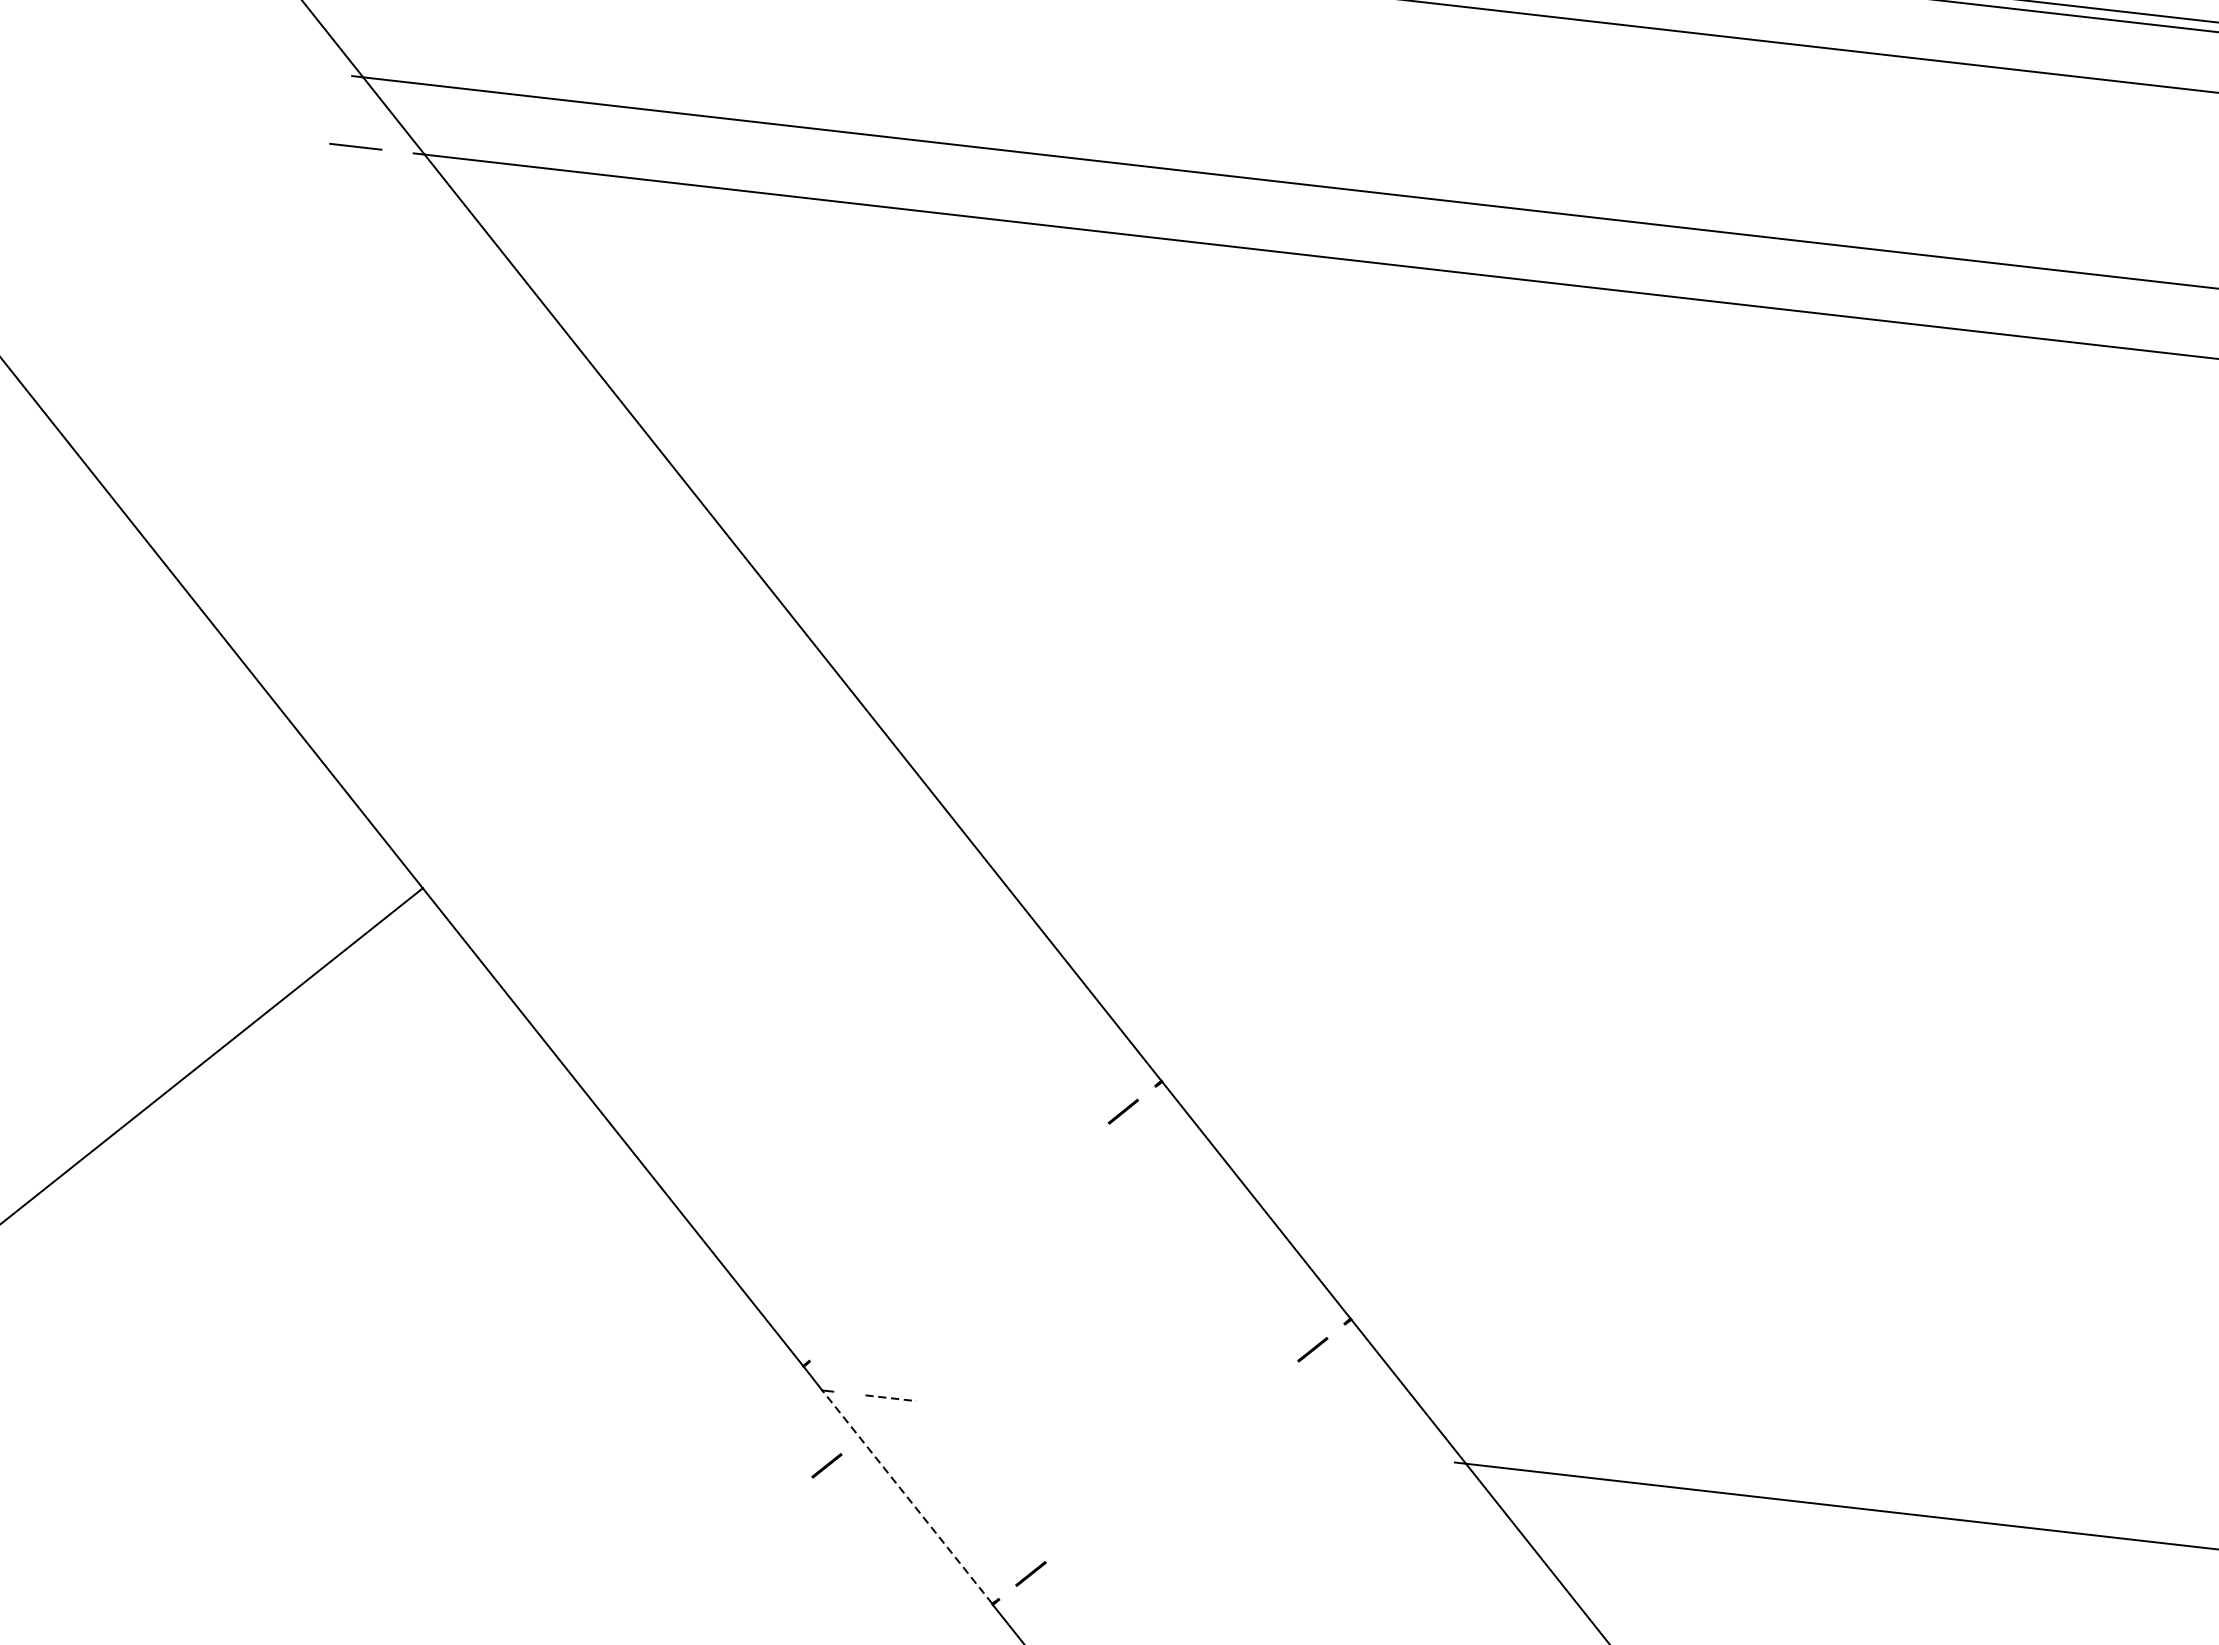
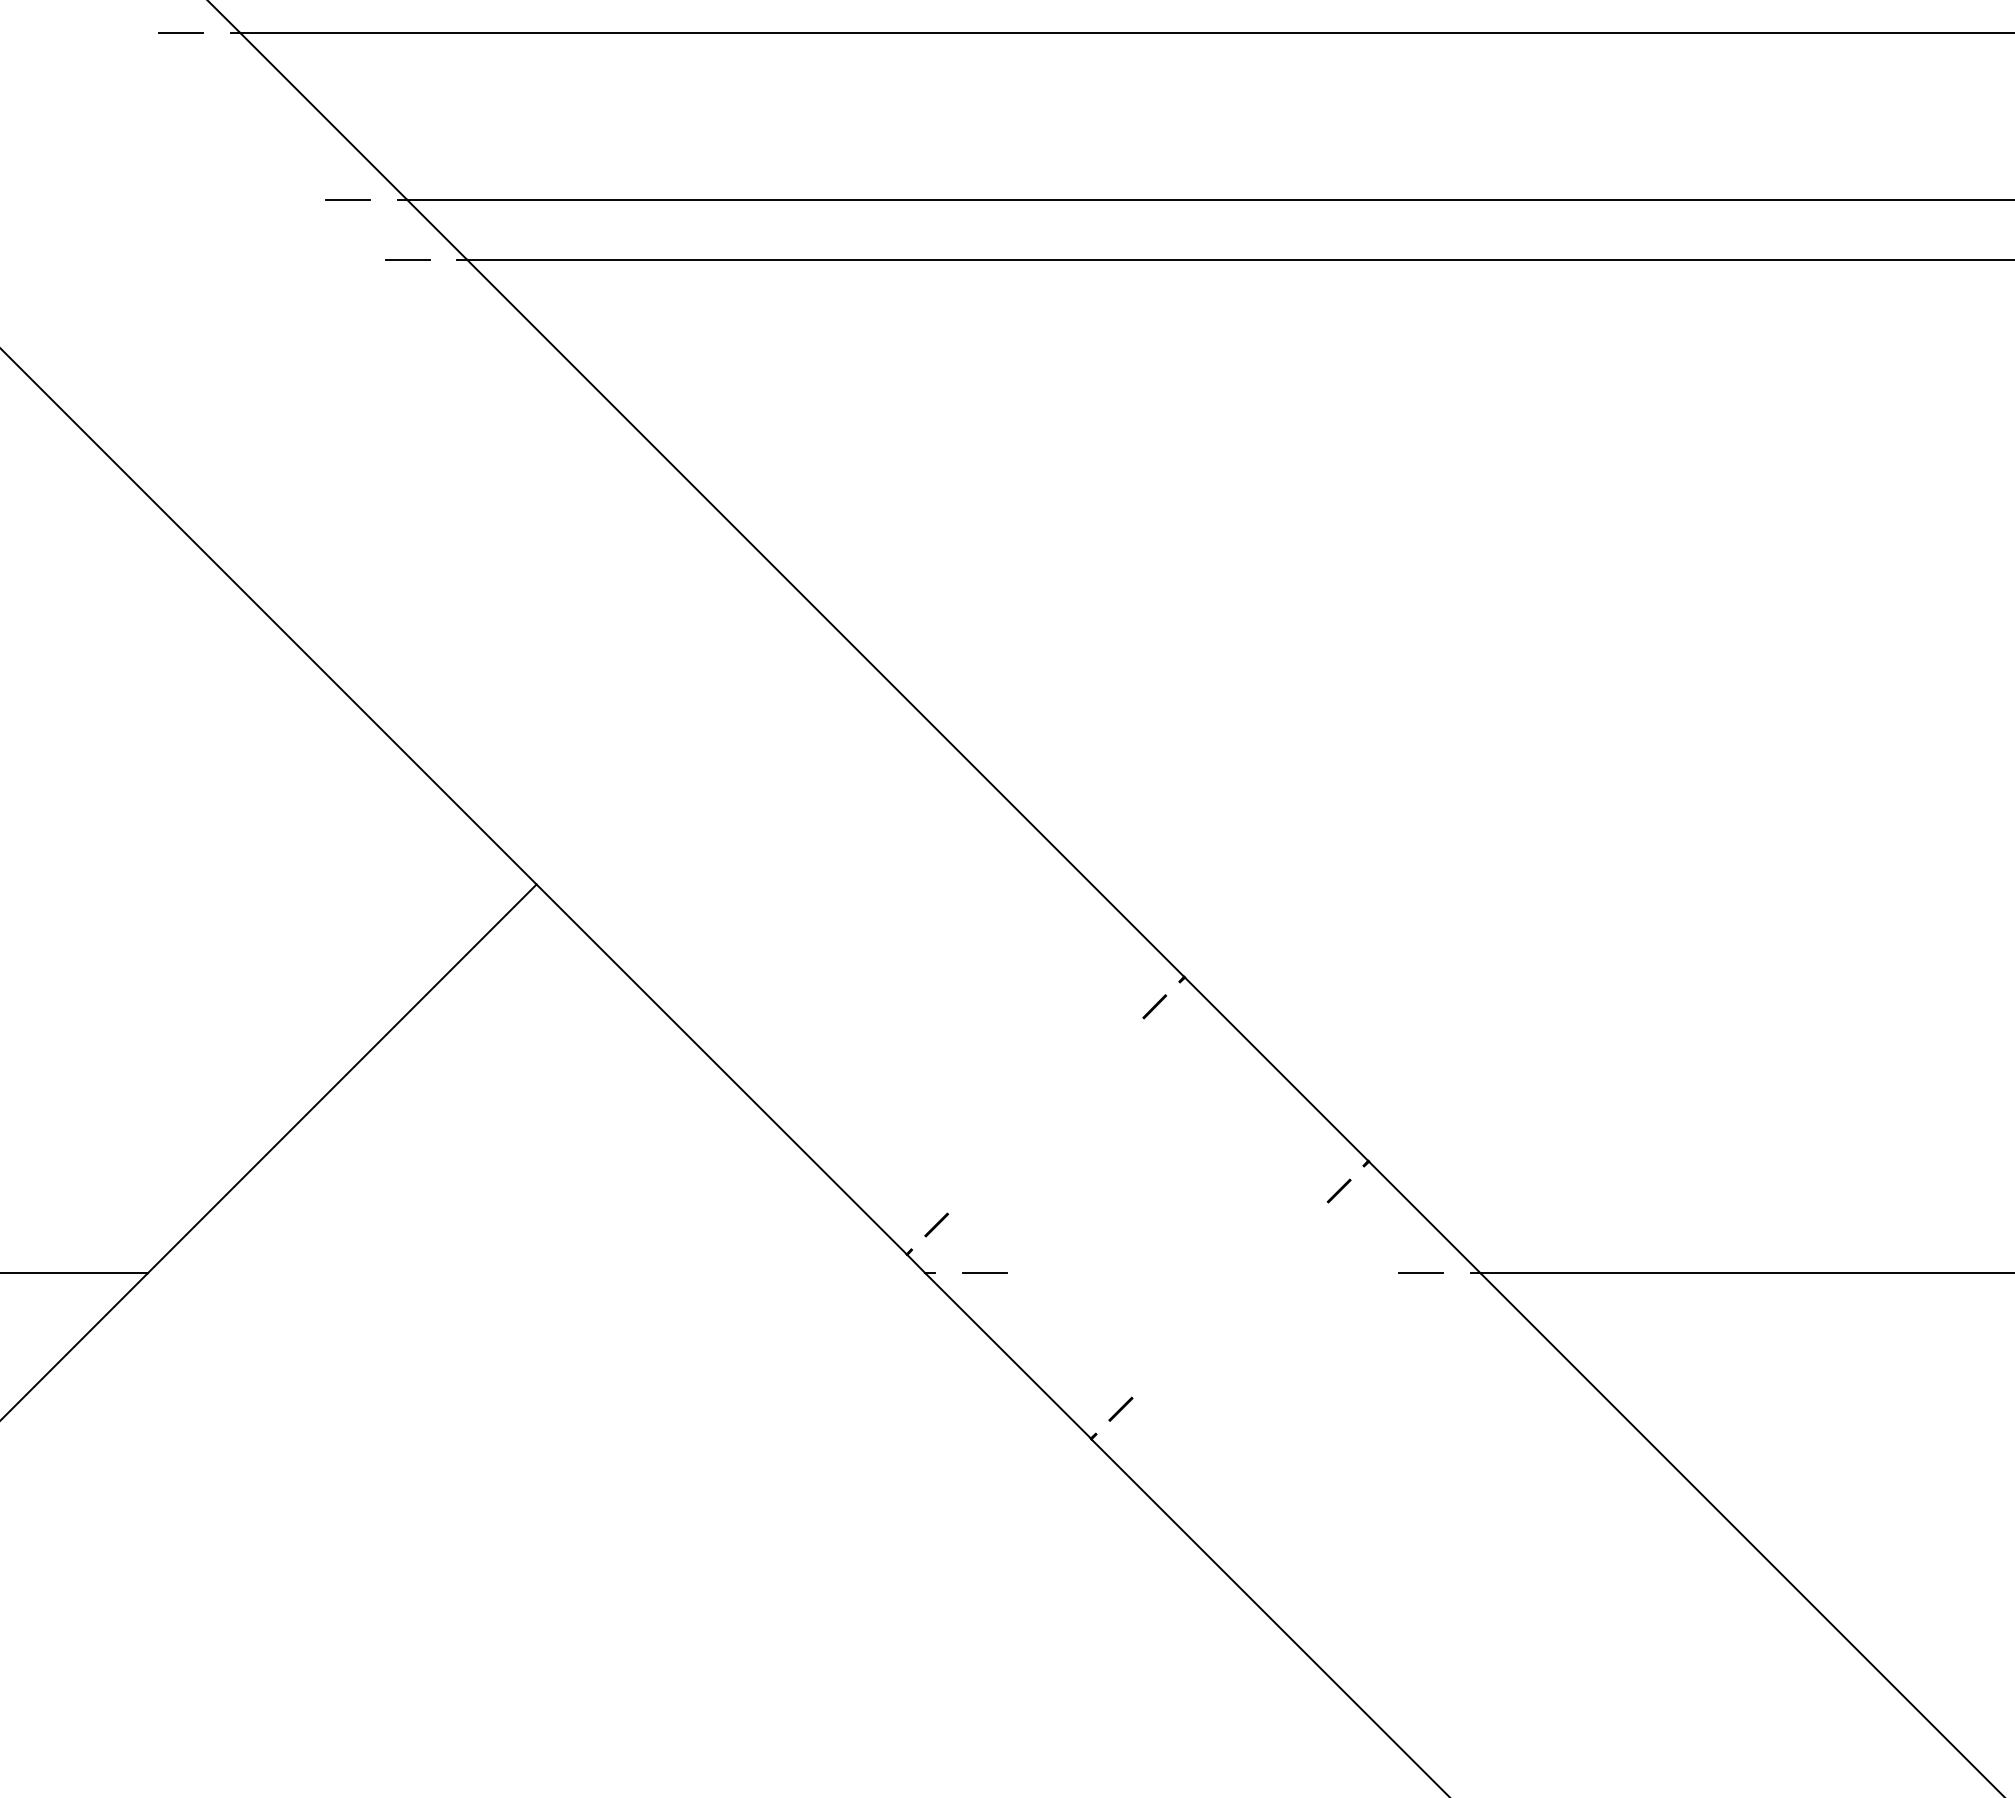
line: (294, 69) -> (347, 199), added
line: (891, 1398) -> (985, 1273), dashed -> solid
line: (1397, 1456) -> (1421, 1273), added
line: (826, 1465) -> (936, 1224), moved
line: (907, 1496) -> (1008, 1355), dashed -> solid

